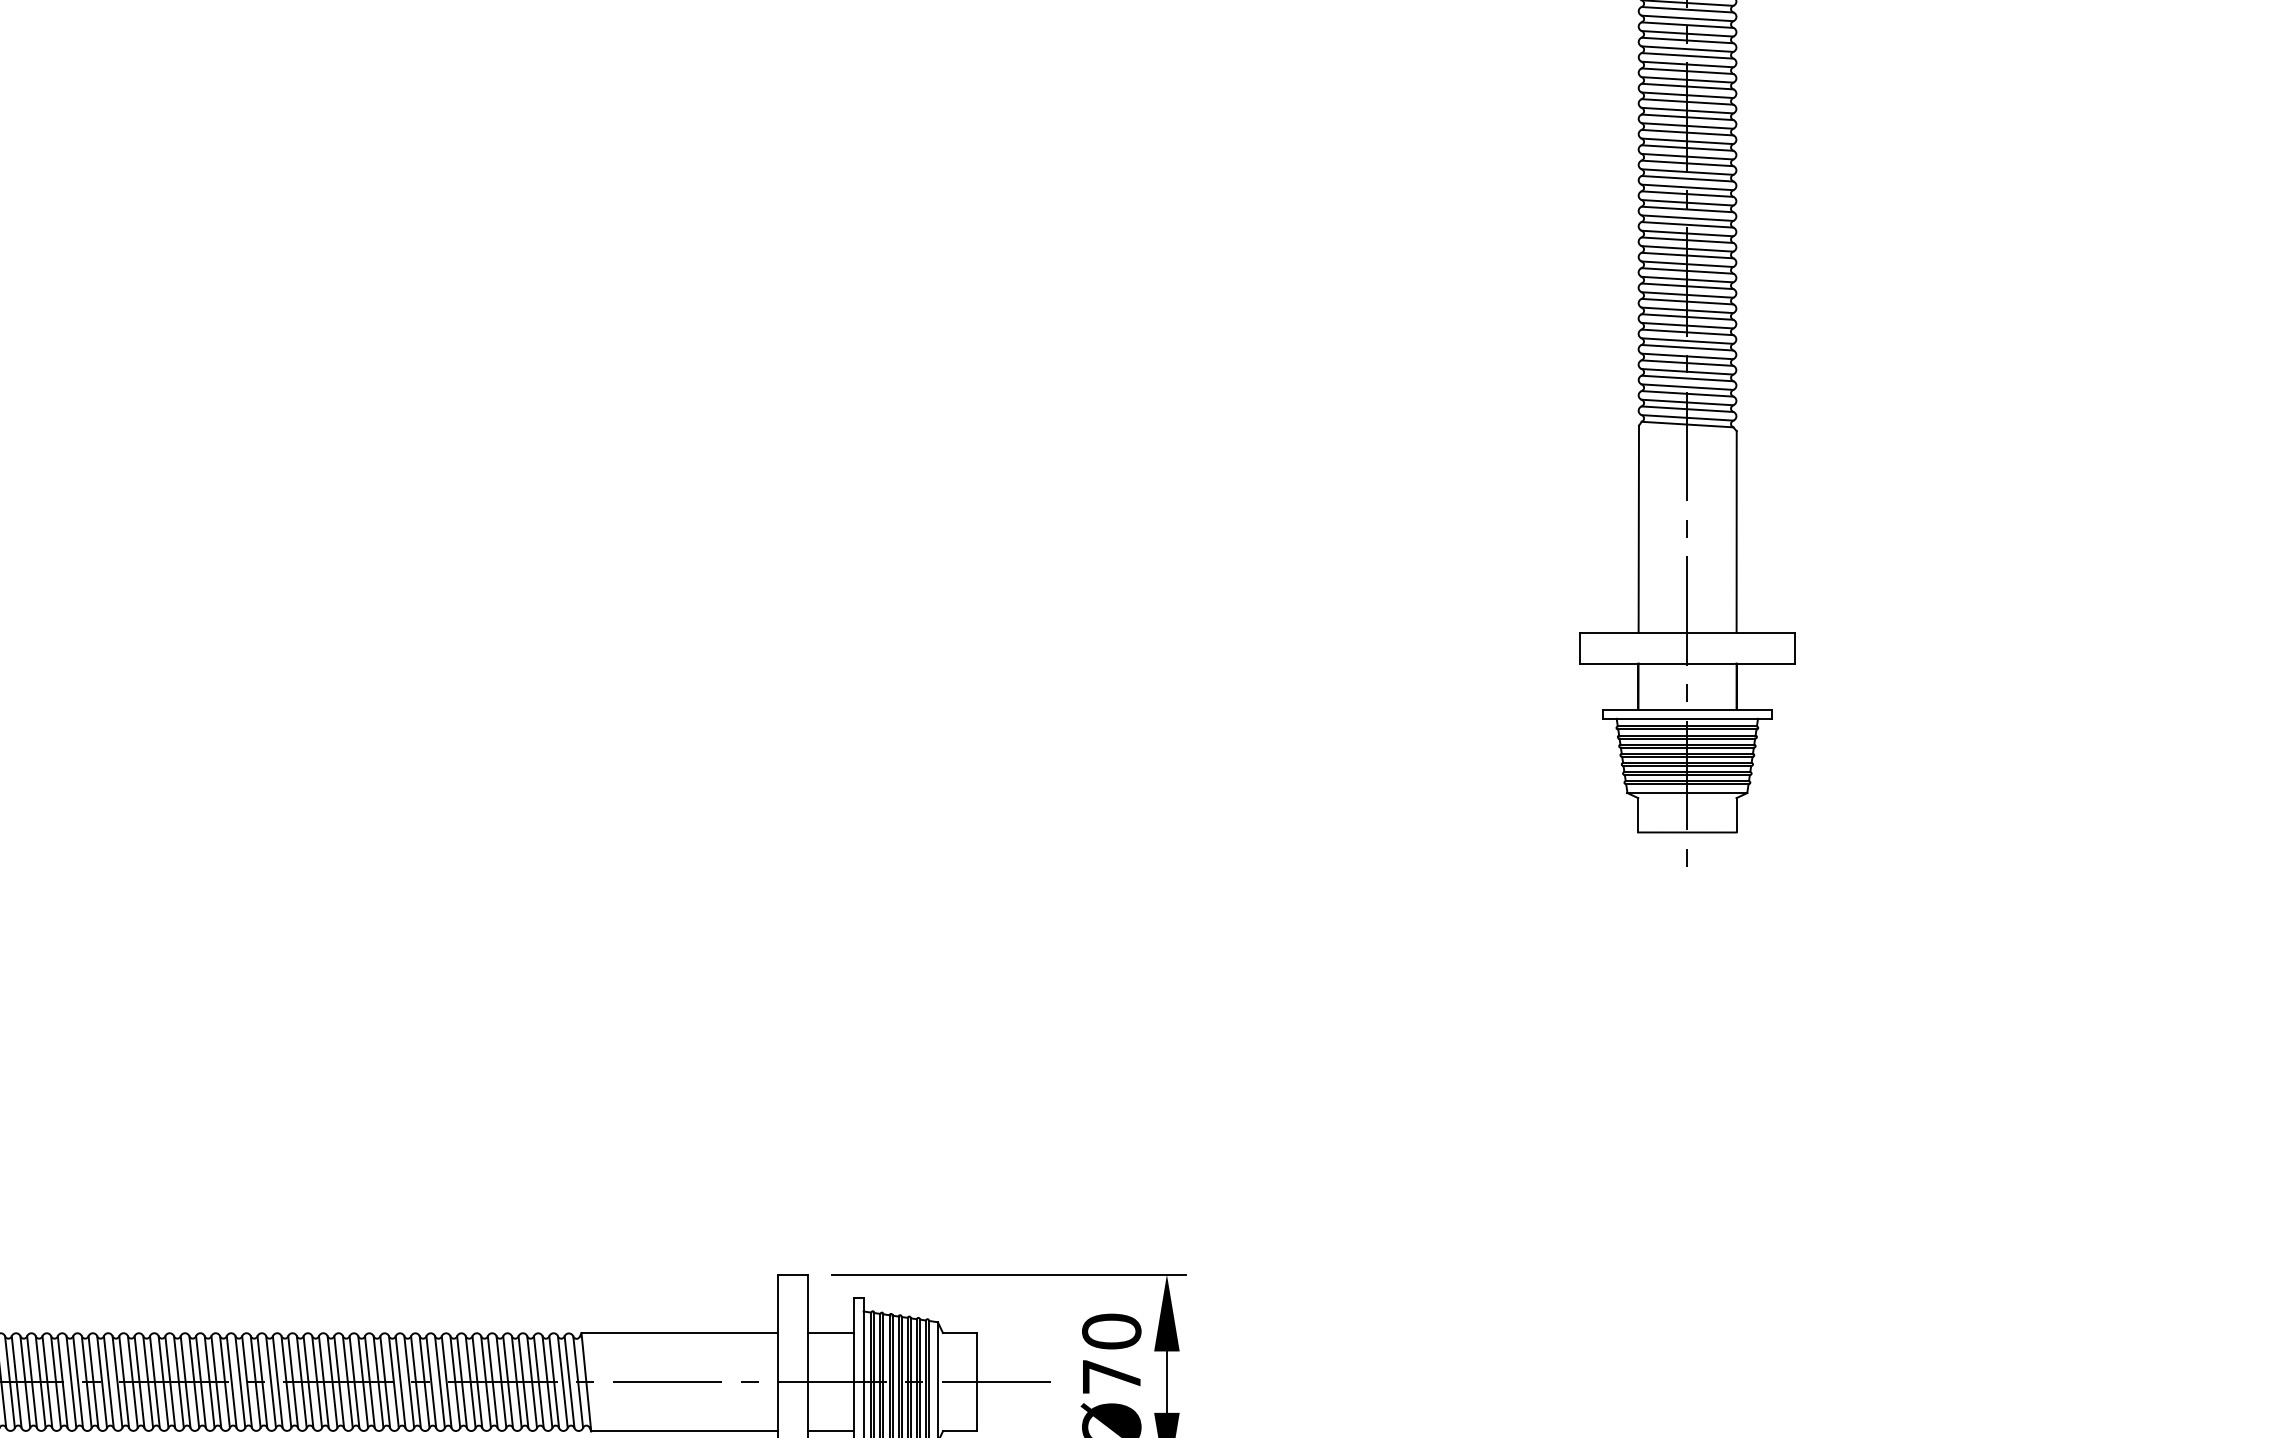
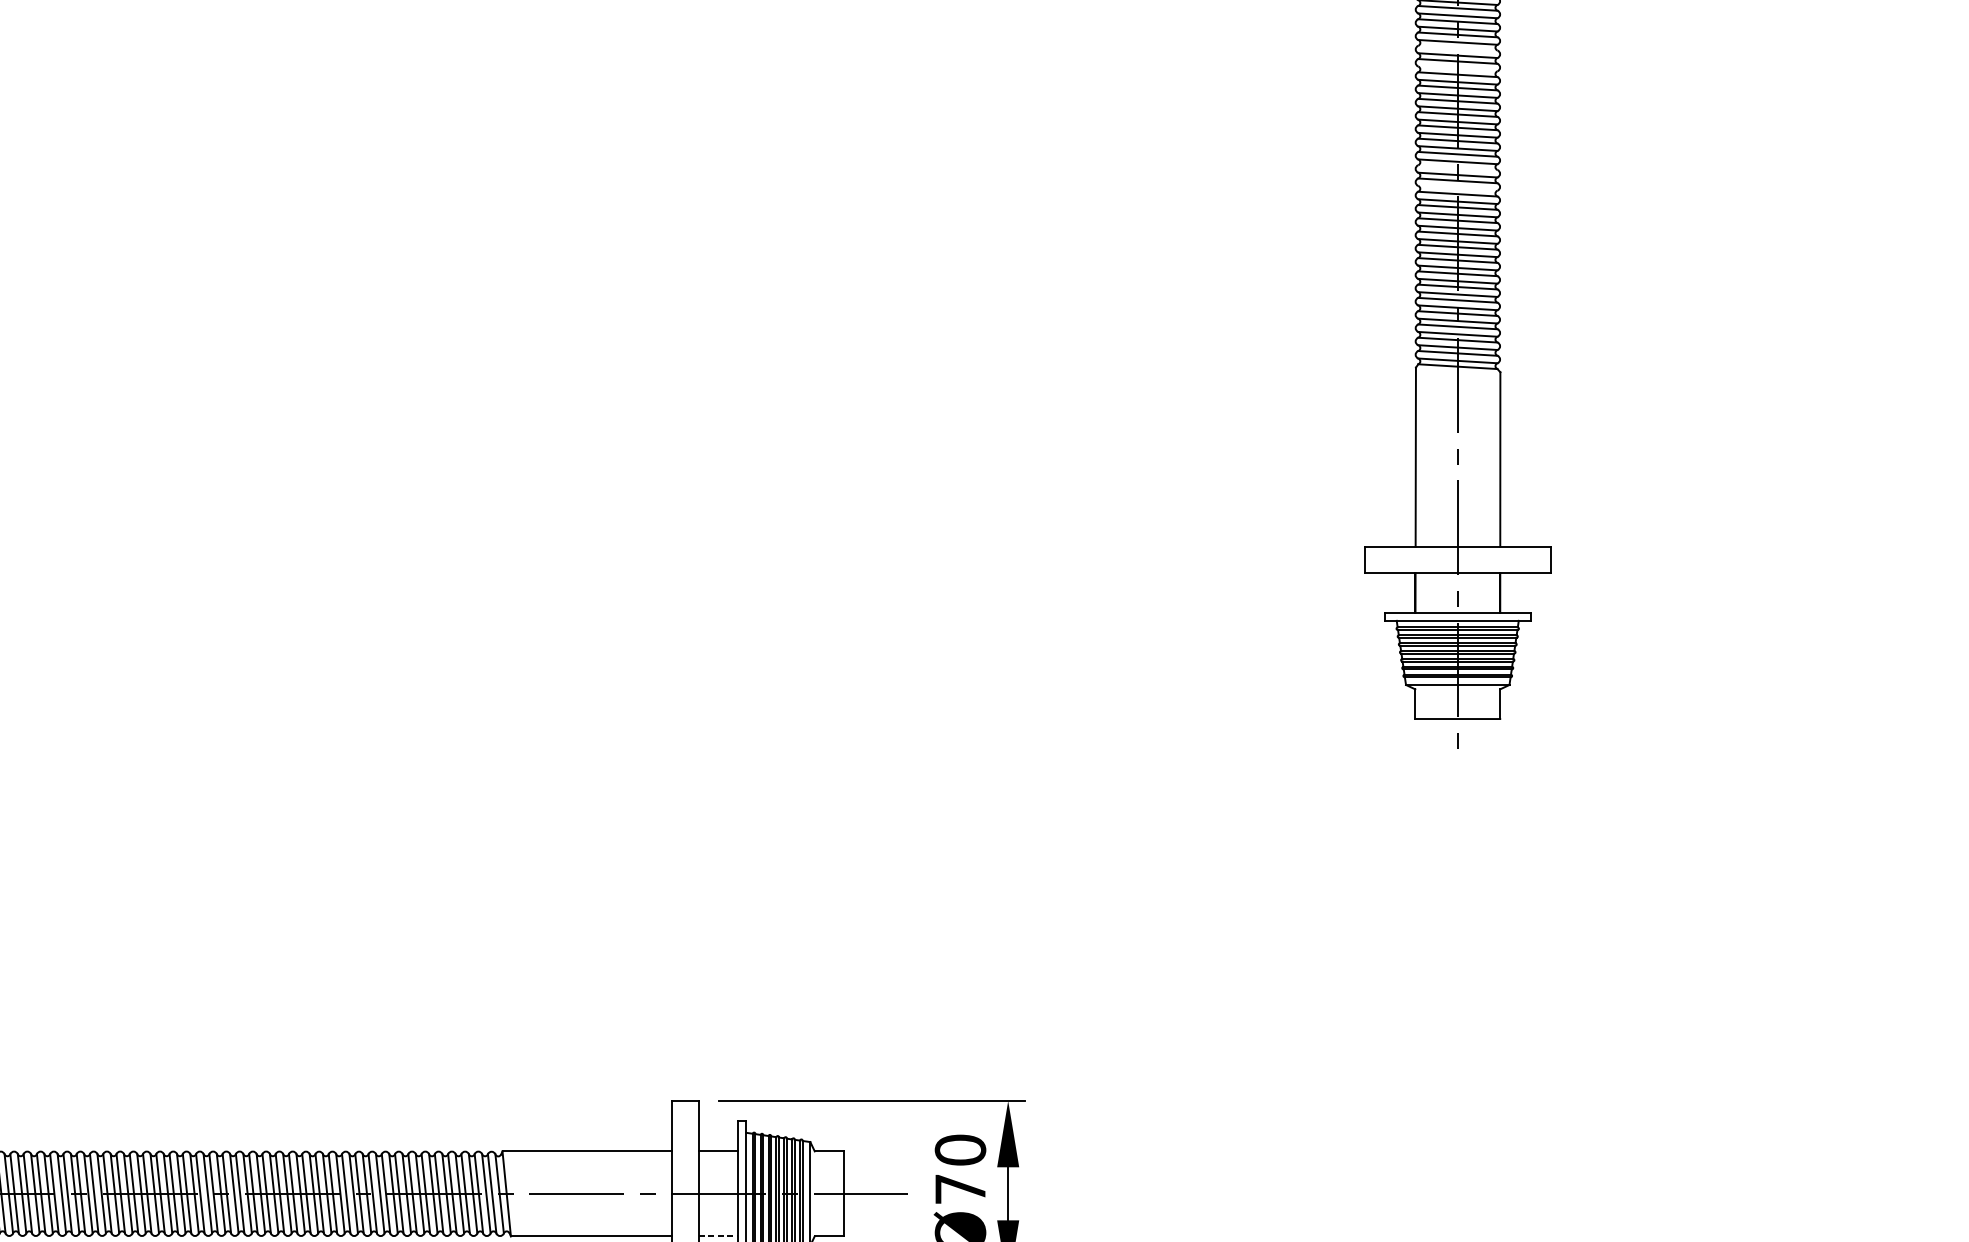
line: (1687, 55) -> (1457, 47), removed
line: (1687, 79) -> (1457, 68), removed
line: (1687, 193) -> (1457, 167), removed
line: (1687, 217) -> (1457, 187), removed
line: (831, 1431) -> (718, 1236), solid -> dashed

